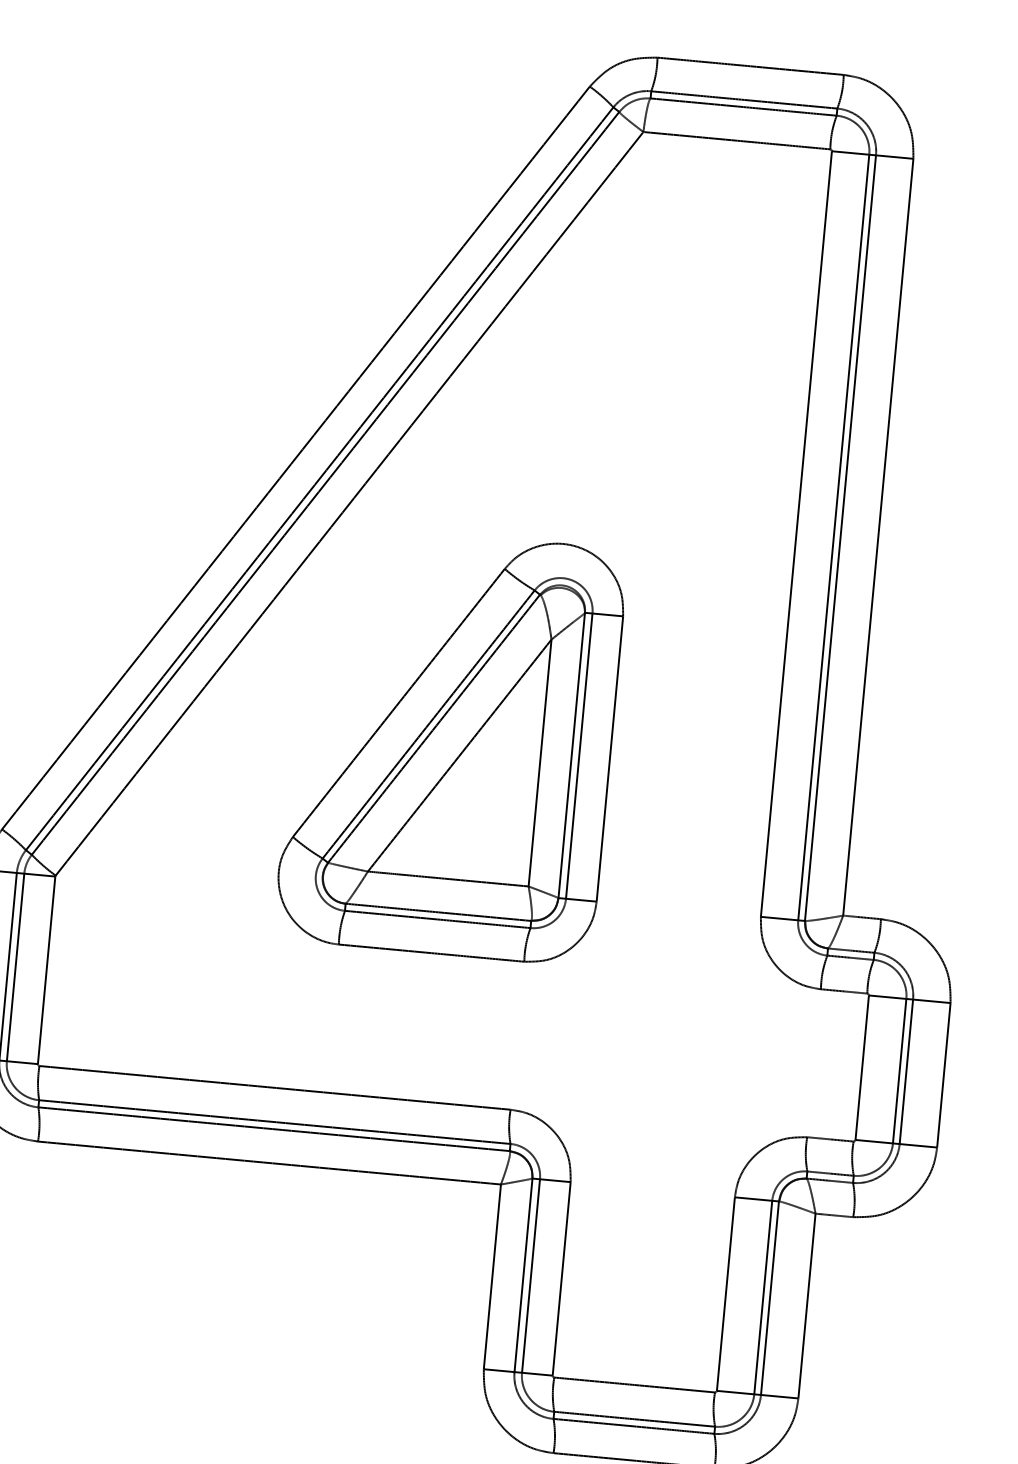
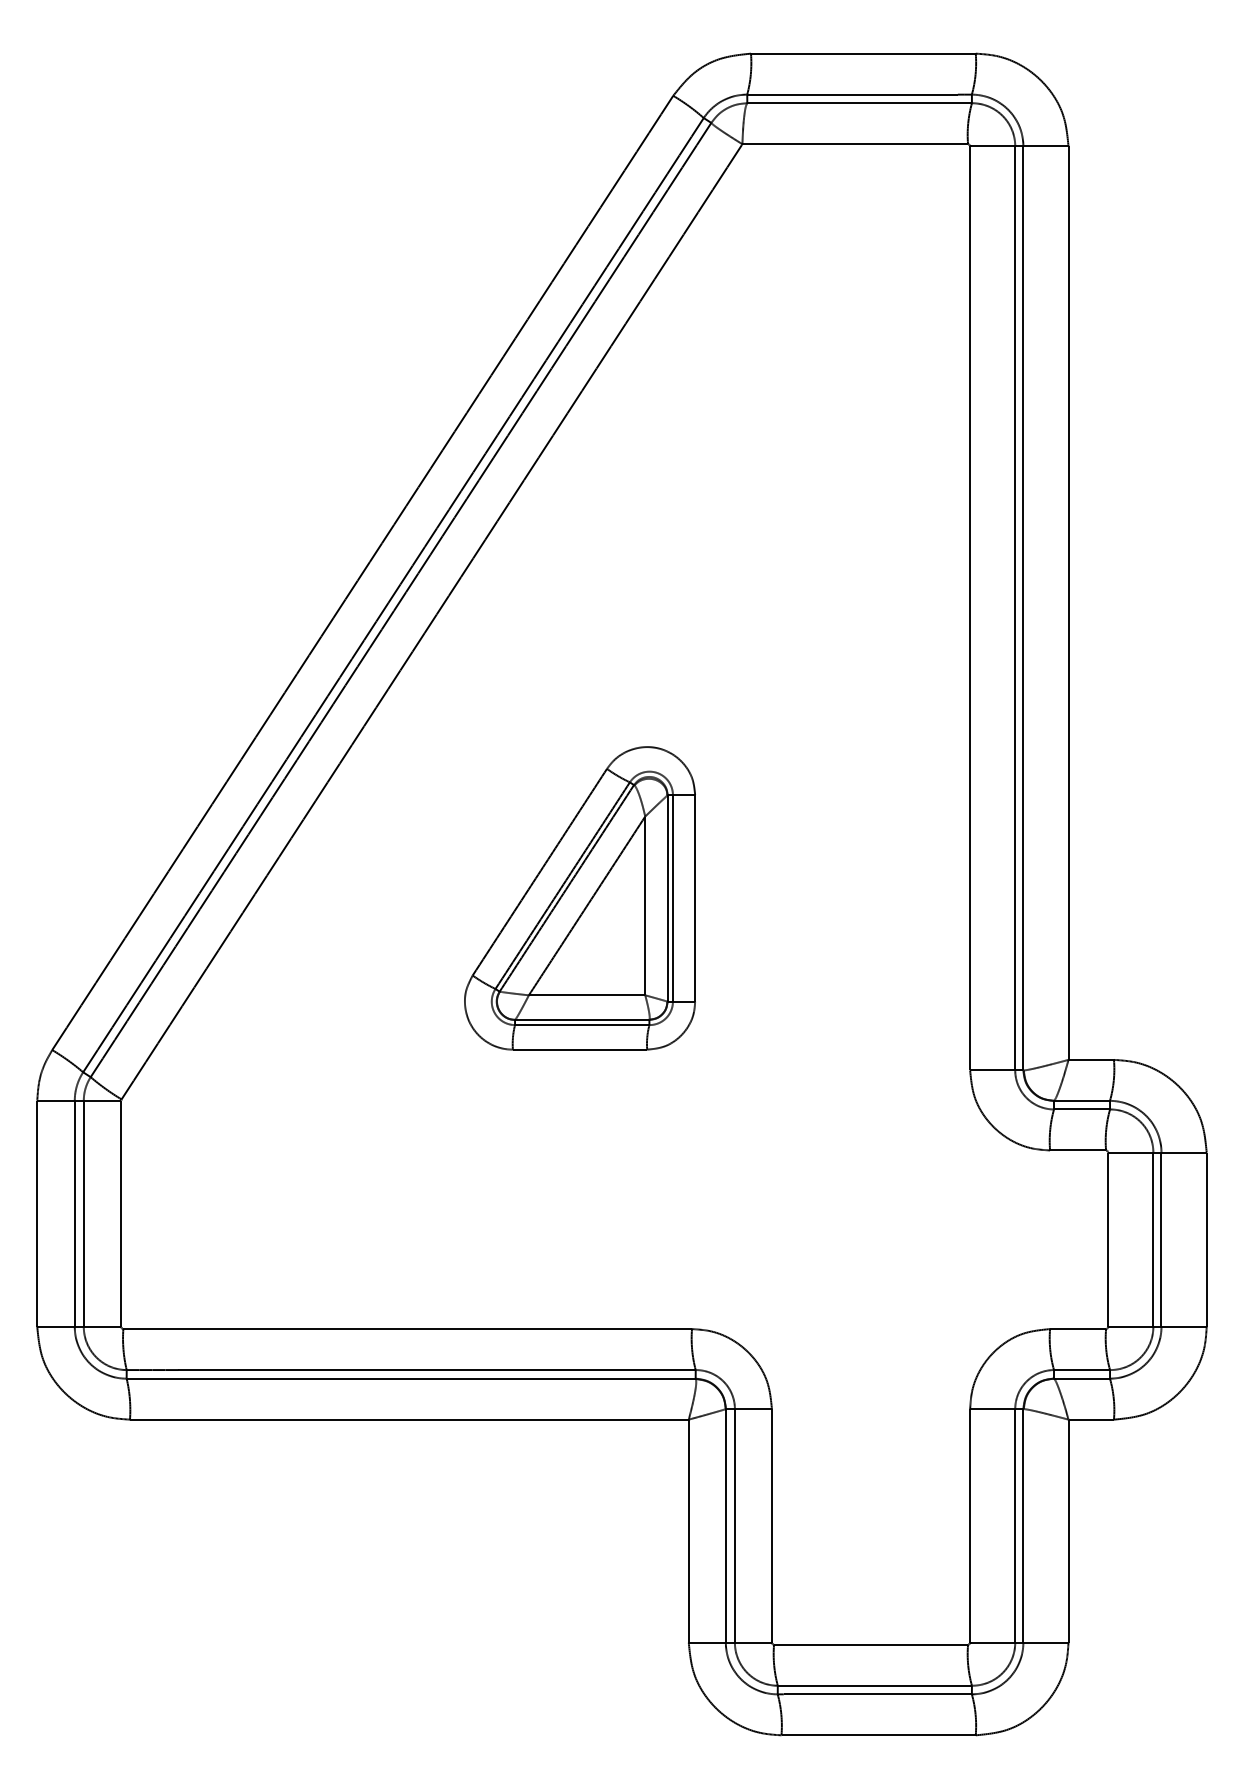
part: (450, 744) -> (579, 898), size x0.6

